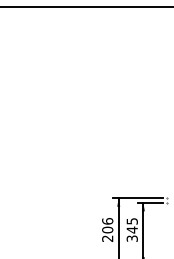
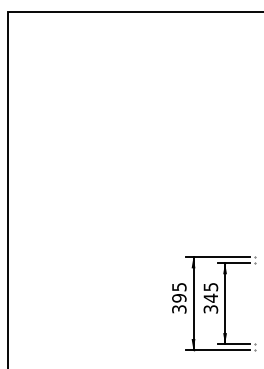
text: (107, 229) -> (179, 297), 206 -> 395

